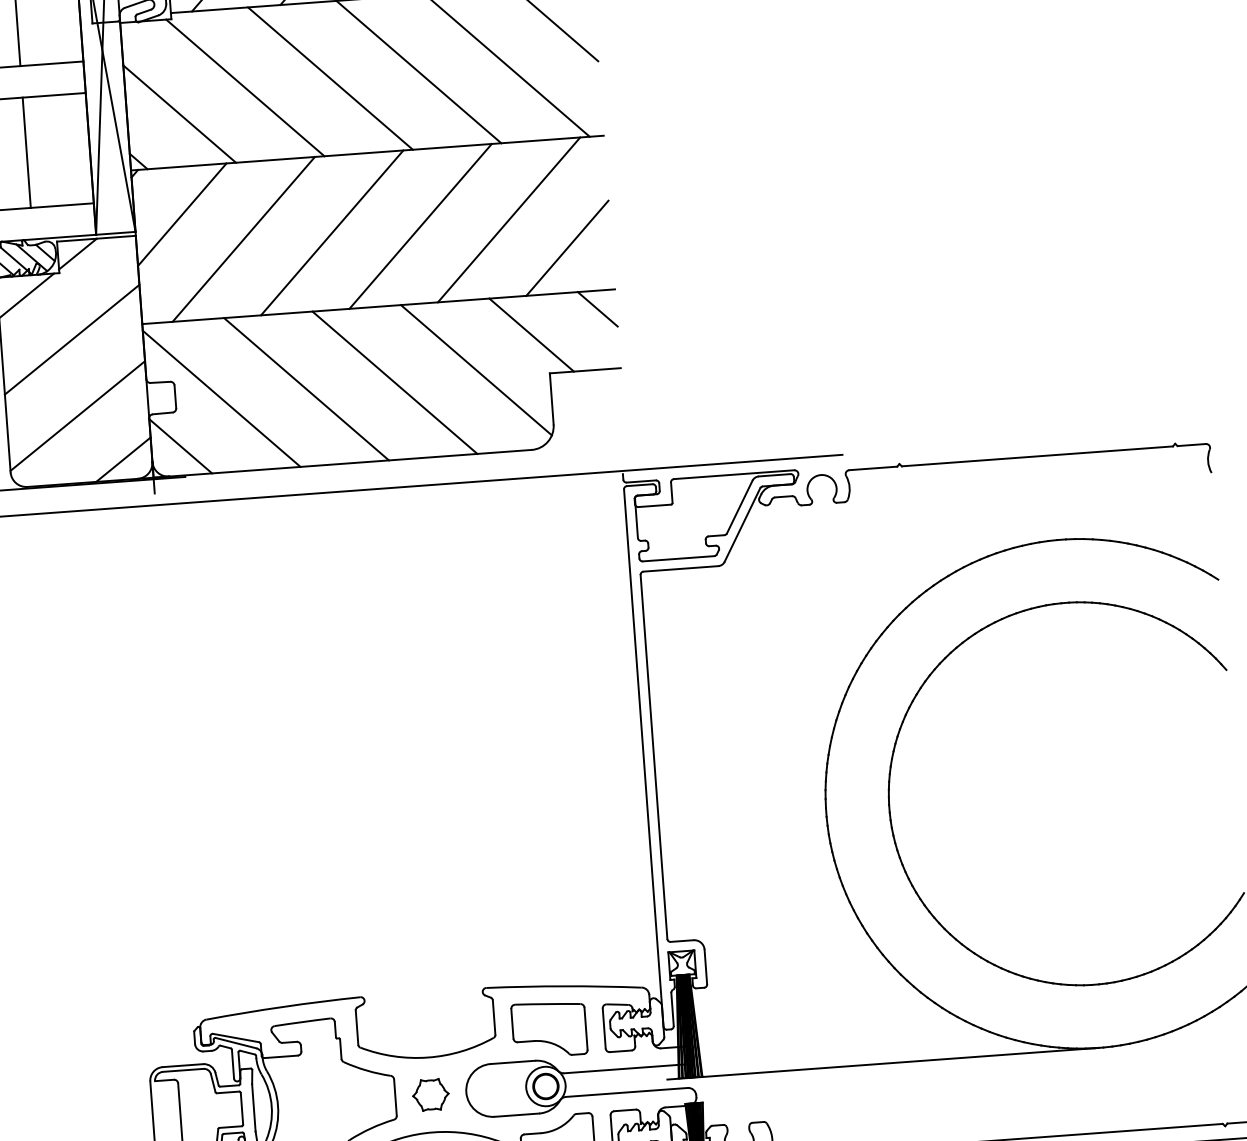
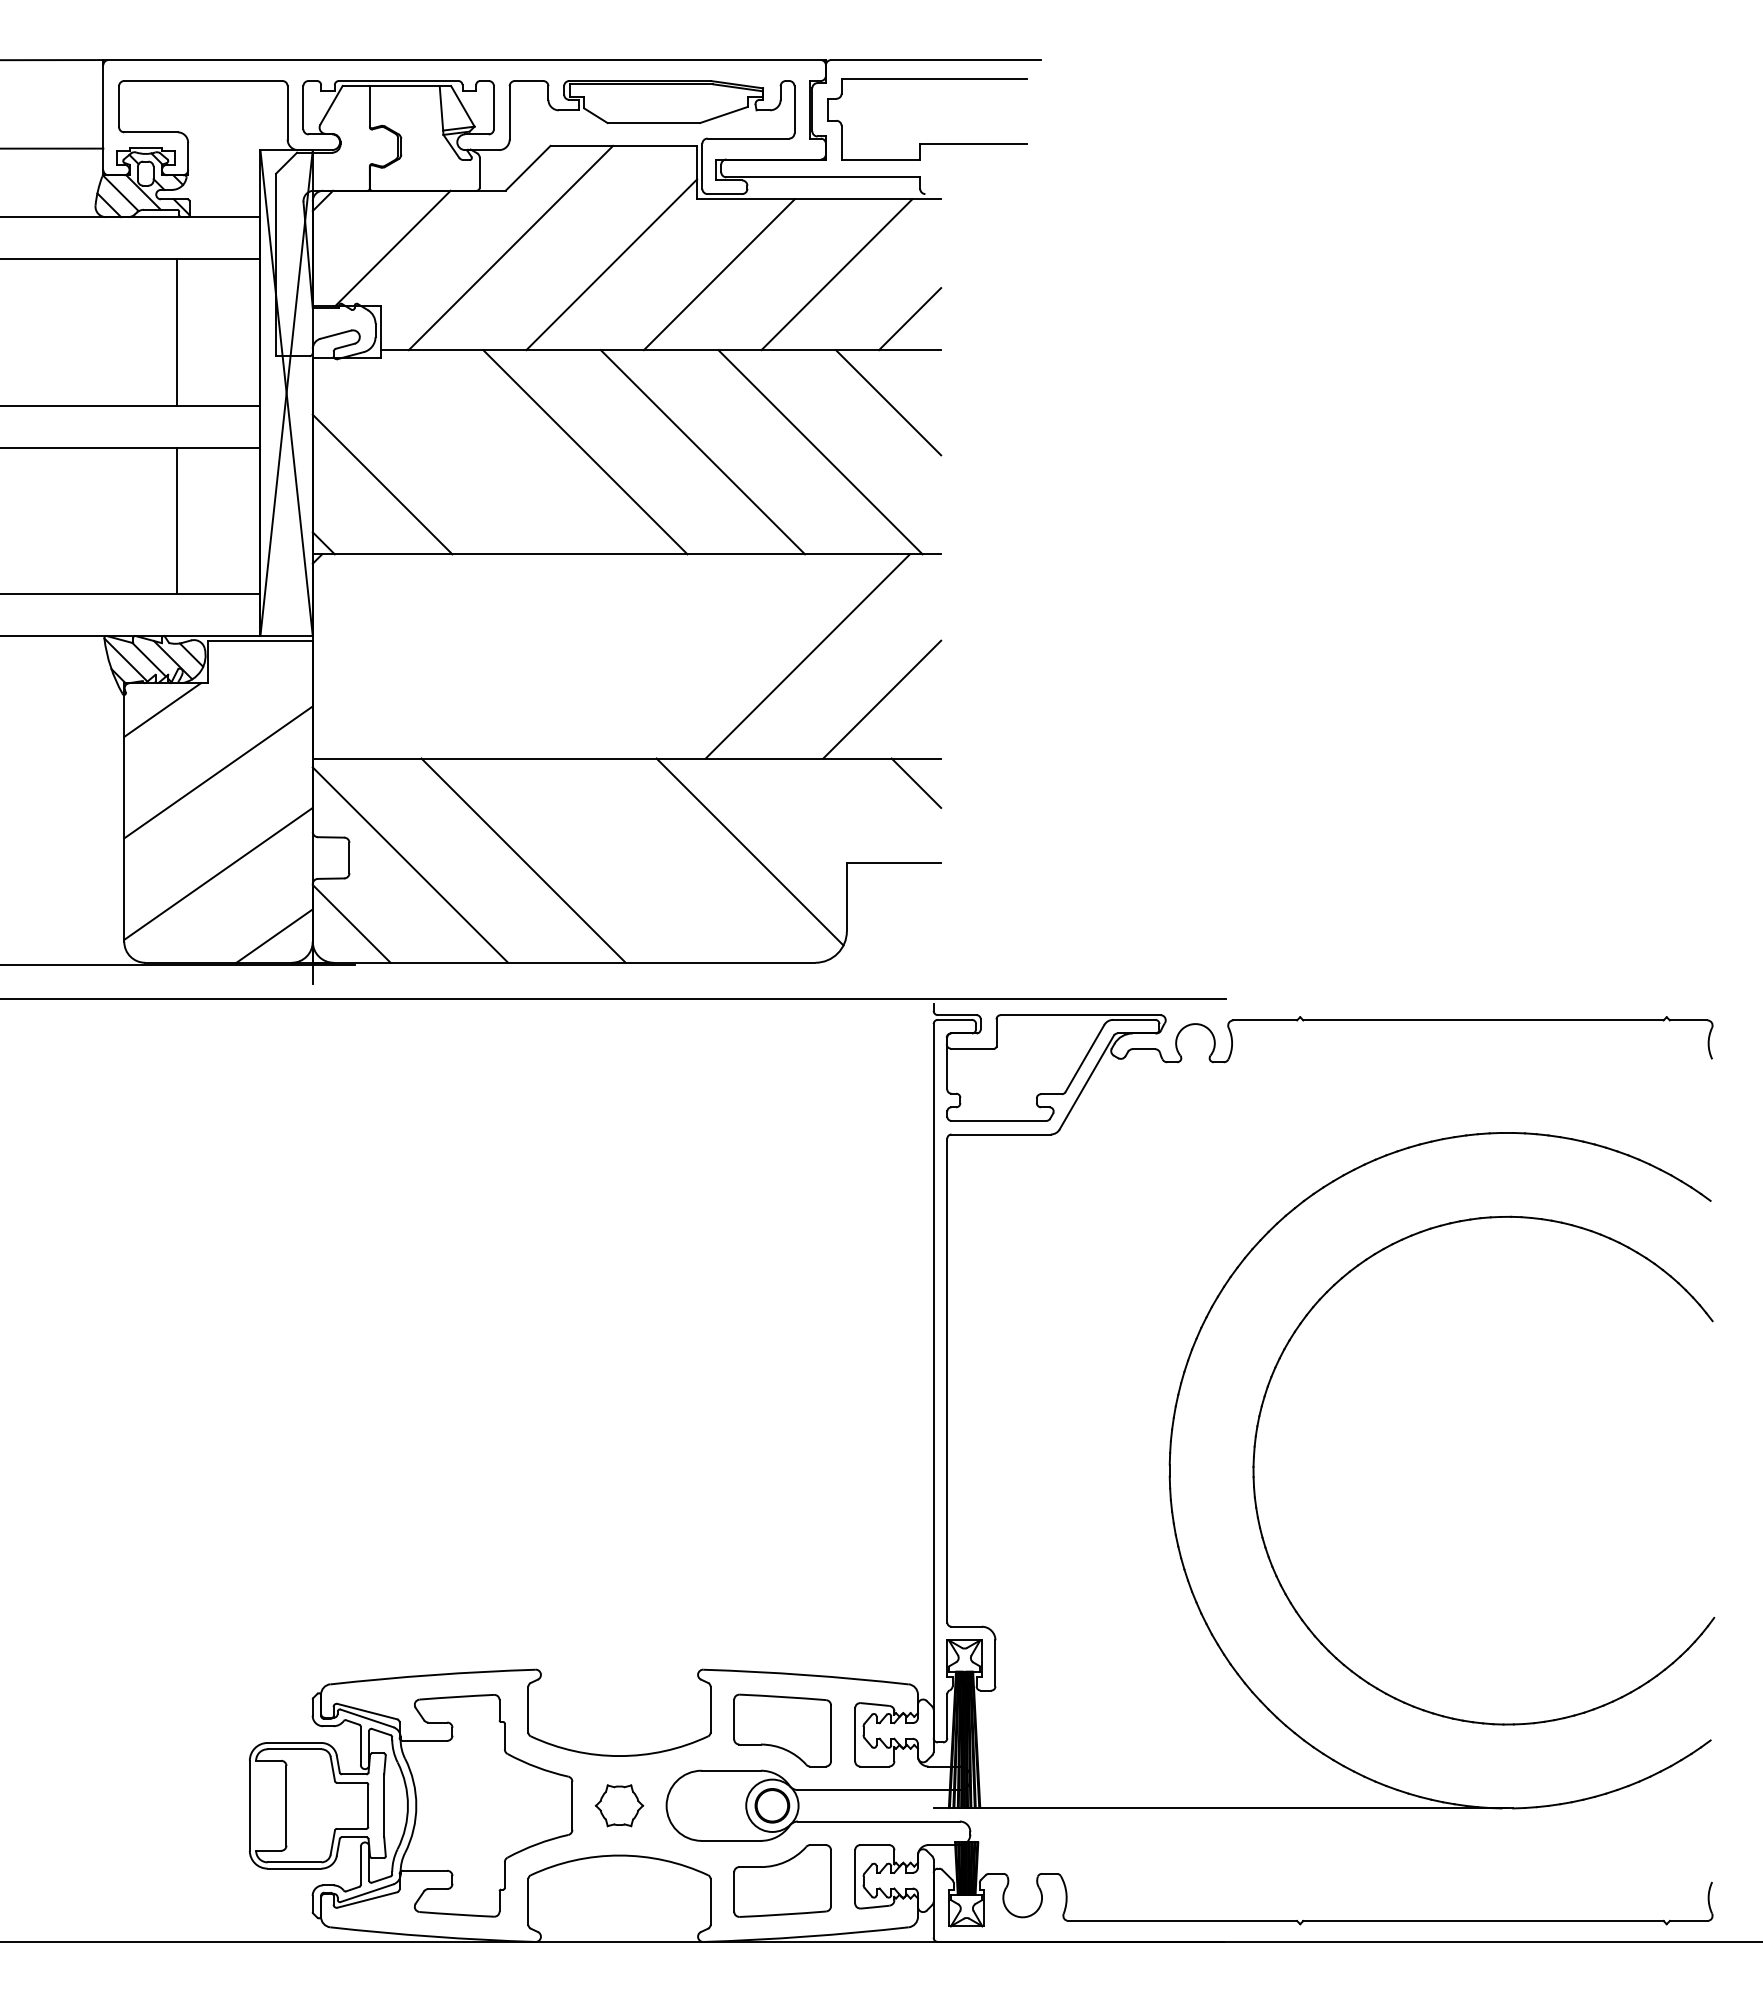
line: (245, 88) -> (471, 456), removed
line: (181, 214) -> (375, 617), removed
line: (420, 226) -> (690, 656), removed
line: (332, 232) -> (572, 656), removed
line: (244, 239) -> (455, 656), removed
line: (77, 253) -> (234, 659), removed
line: (531, 334) -> (826, 810), removed
line: (395, 382) -> (641, 860), removed

